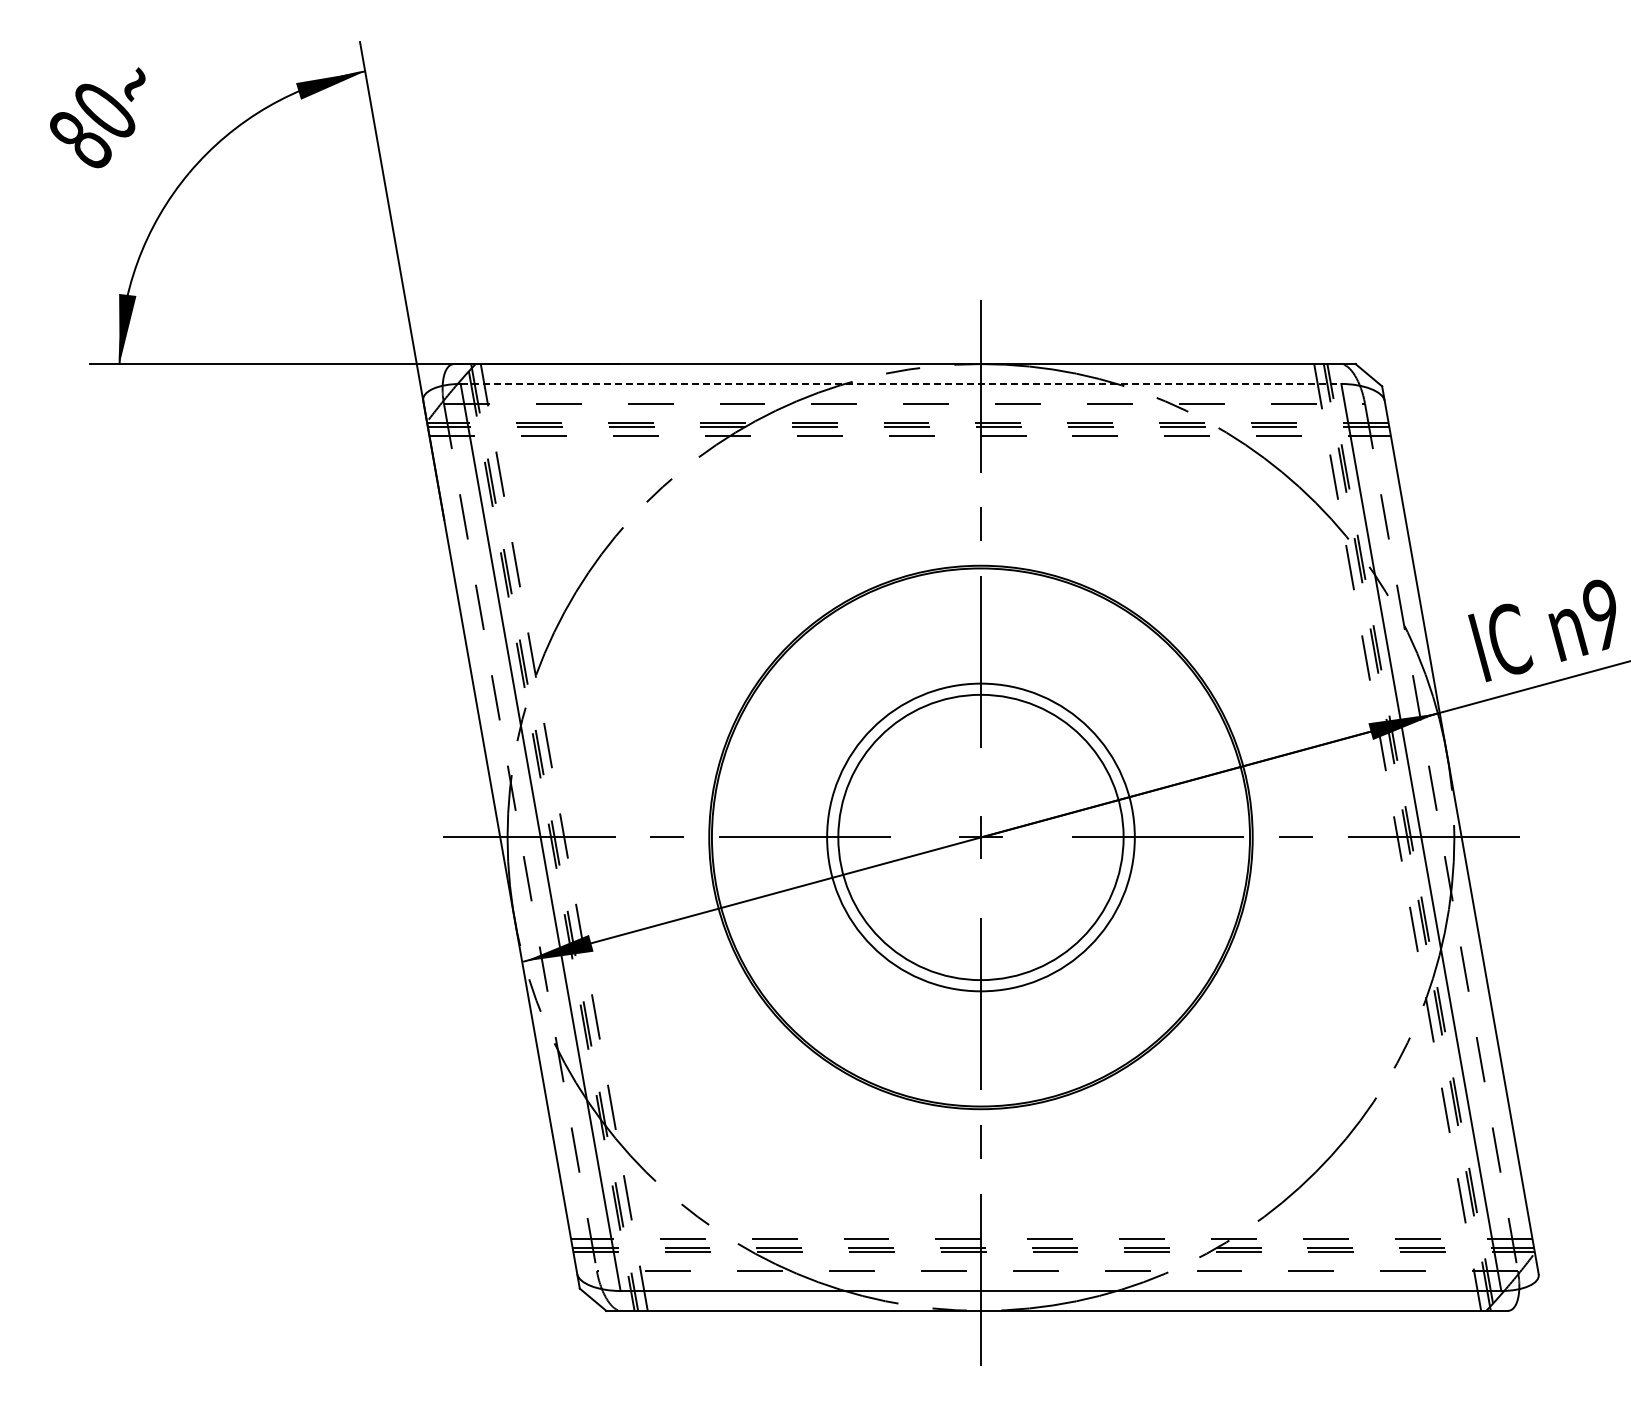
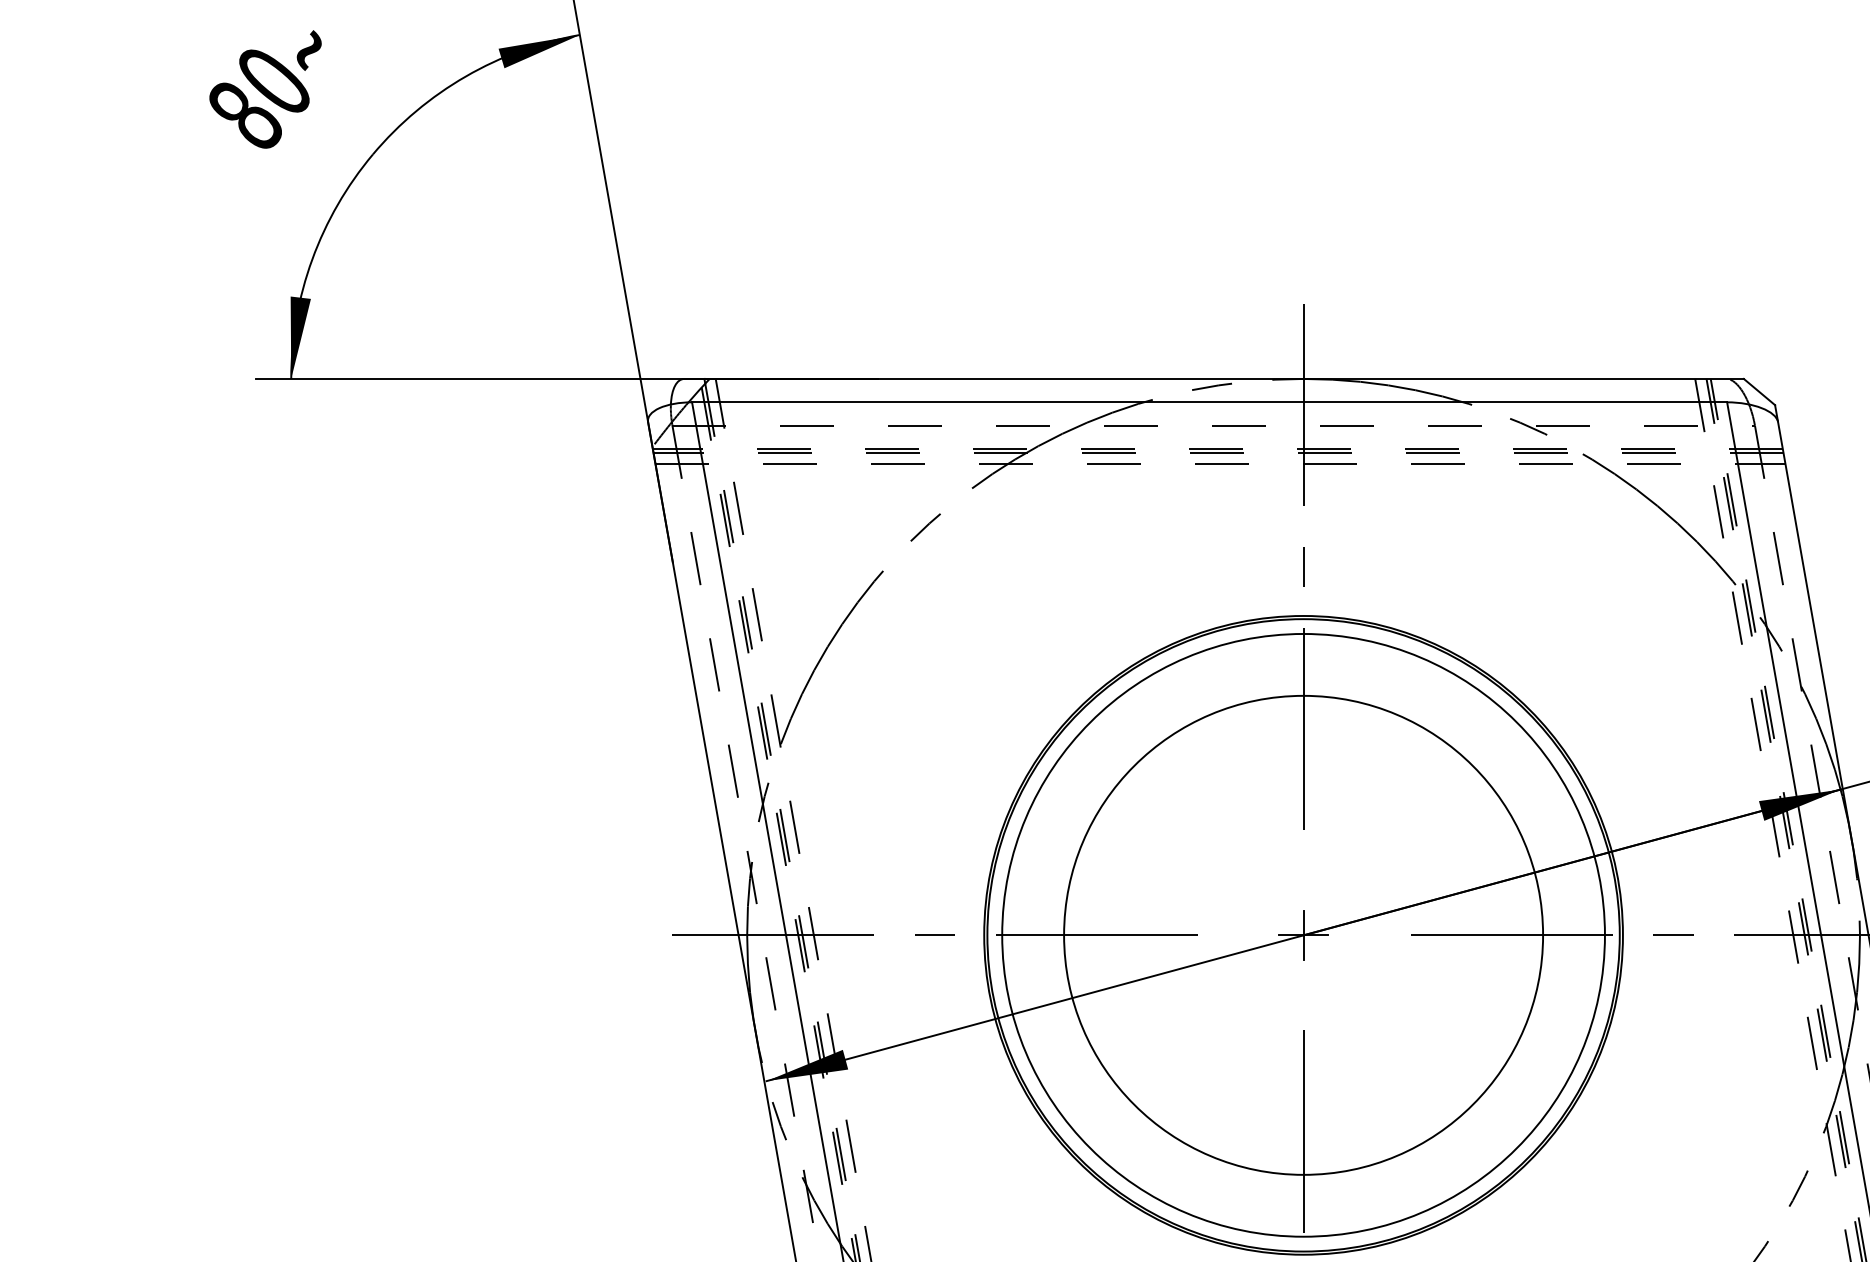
line: (901, 383) -> (1210, 401), dashed -> solid
circle: (980, 837) -> (1303, 935), size x1.43
circle: (980, 837) -> (1303, 935), size x1.67

